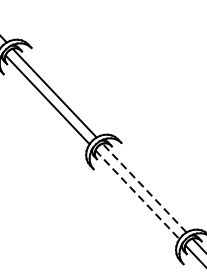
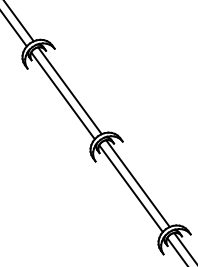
line: (144, 188) -> (137, 183), dashed -> solid
line: (137, 194) -> (131, 188), dashed -> solid

